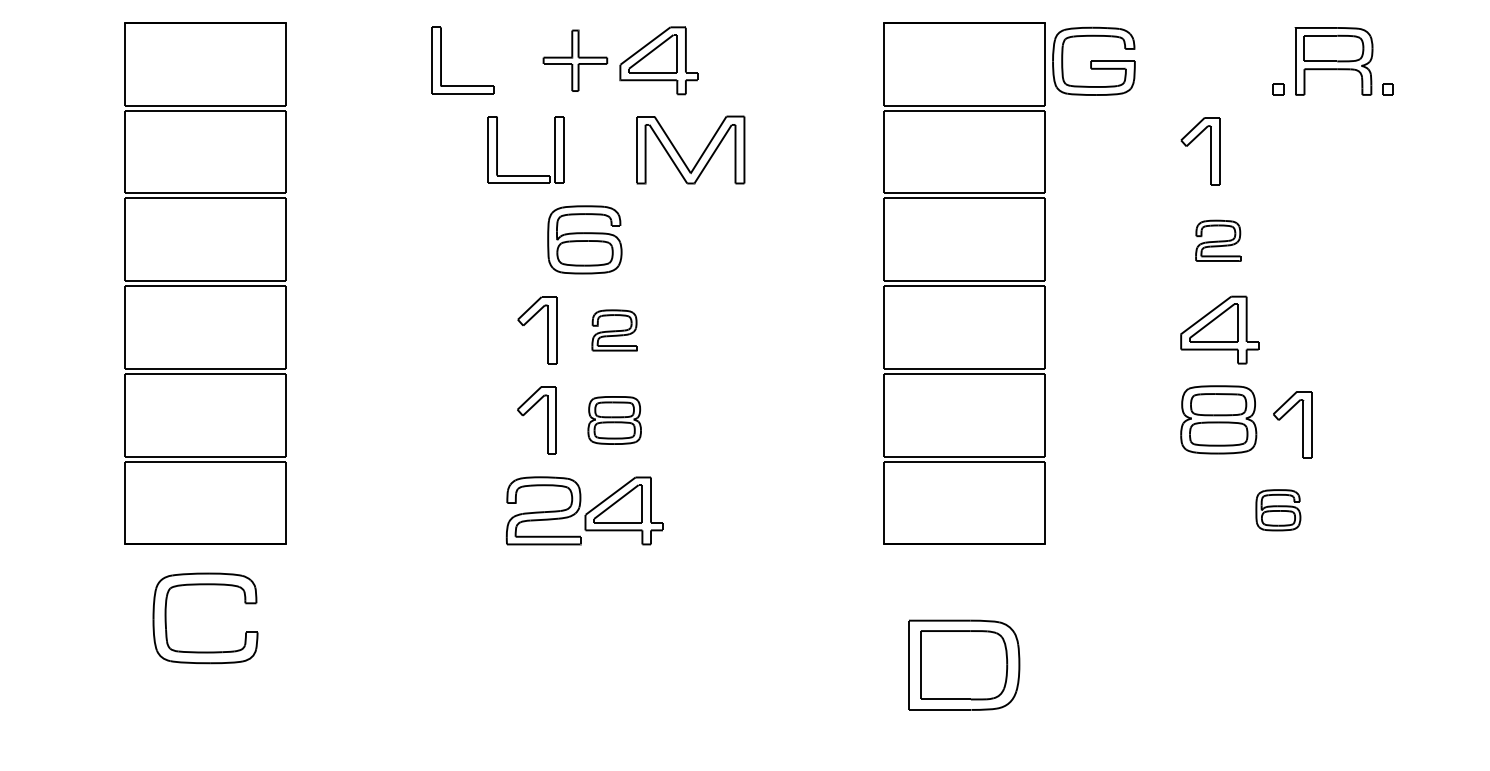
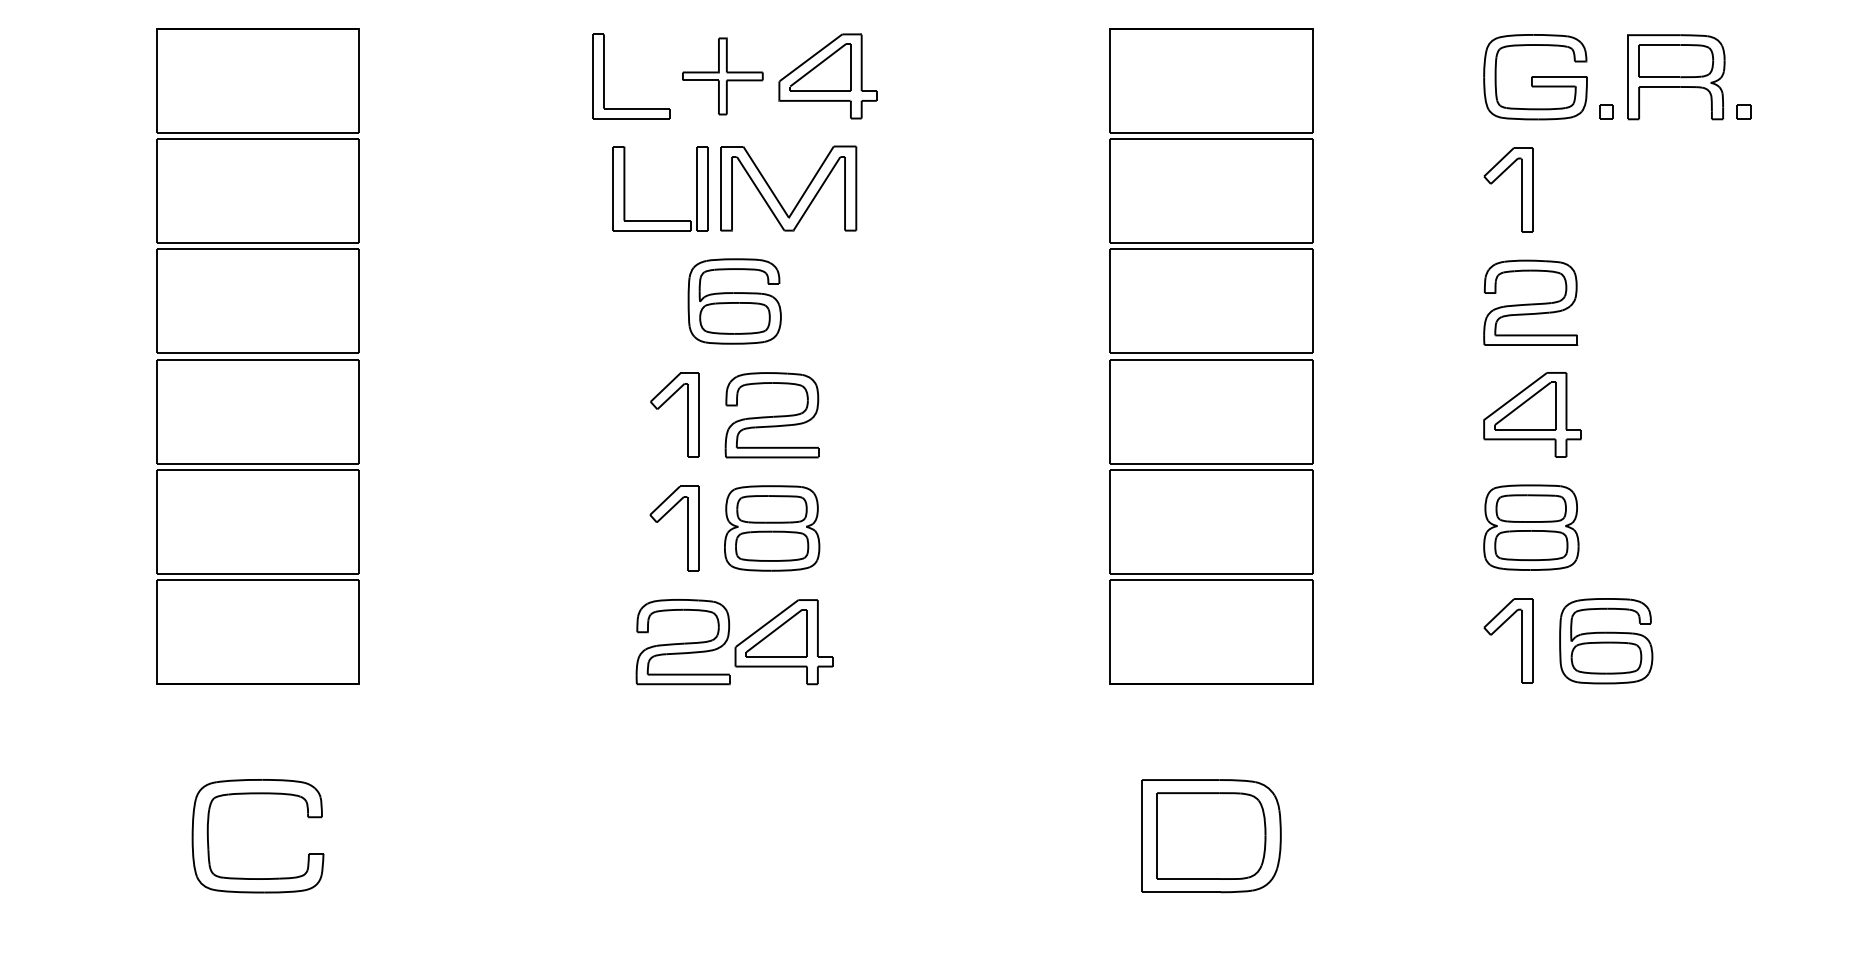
part: (441, 60) -> (604, 76), moved
part: (1093, 61) -> (1535, 77), moved
part: (680, 154) -> (775, 194), moved
part: (1218, 240) -> (1530, 302), size x1.67
part: (614, 330) -> (771, 415), size x1.67
part: (614, 420) -> (772, 528), size x1.43
part: (1303, 424) -> (1521, 640), moved
part: (1278, 510) -> (1606, 641), size x1.67
part: (205, 585) -> (257, 794), moved

